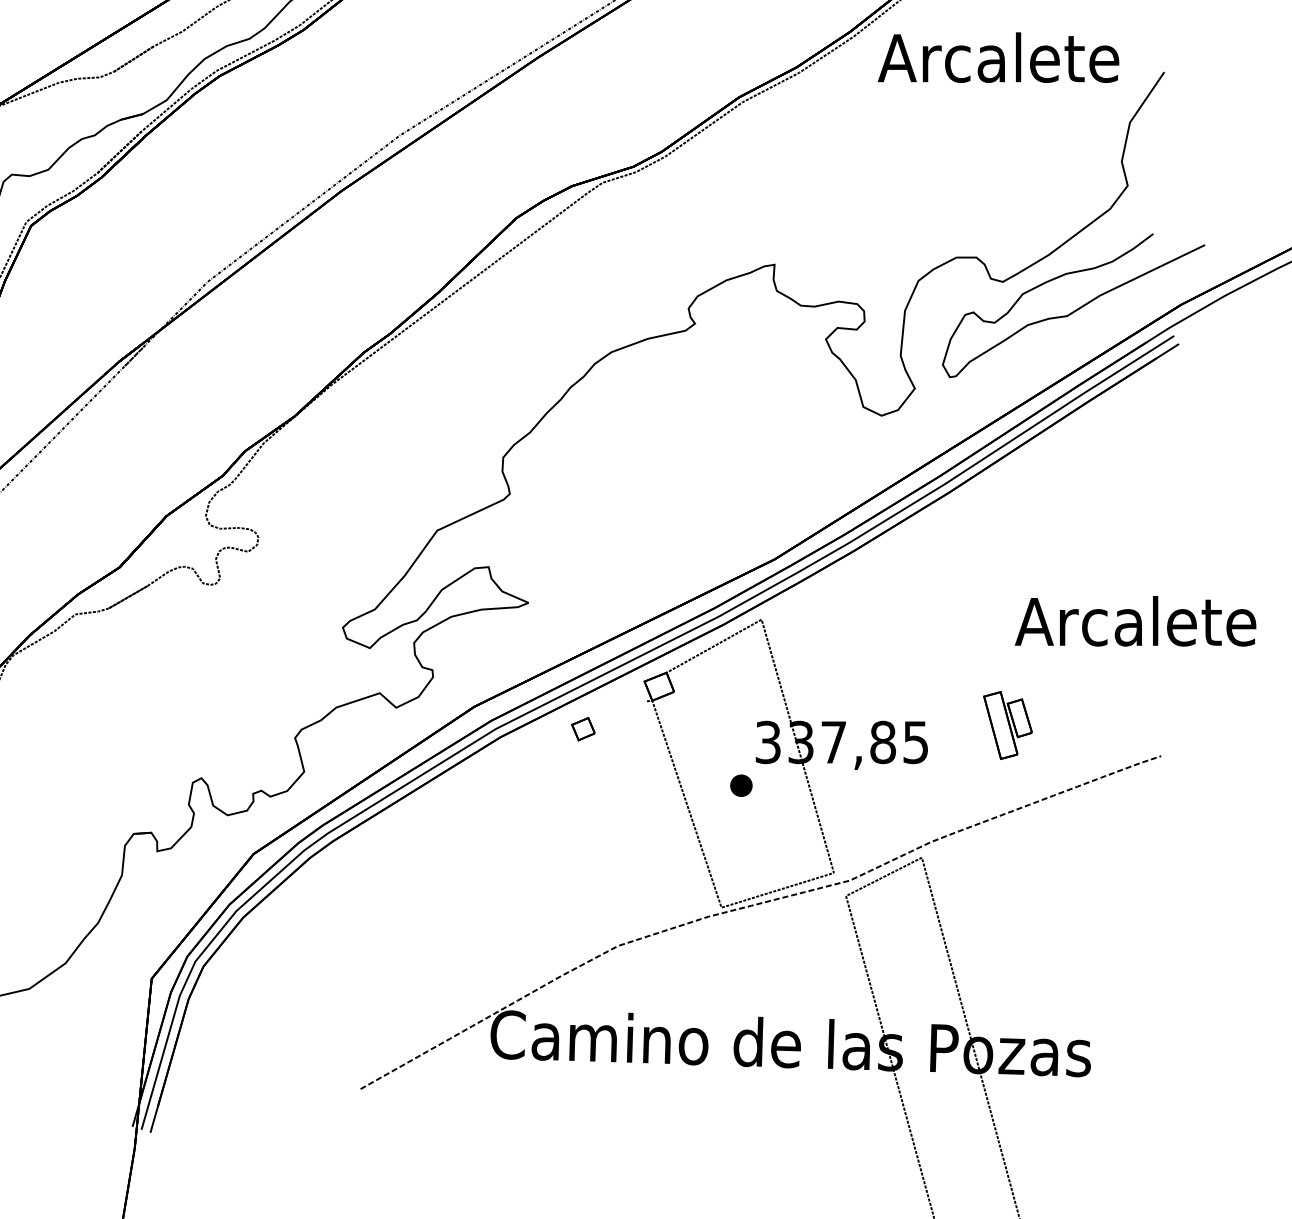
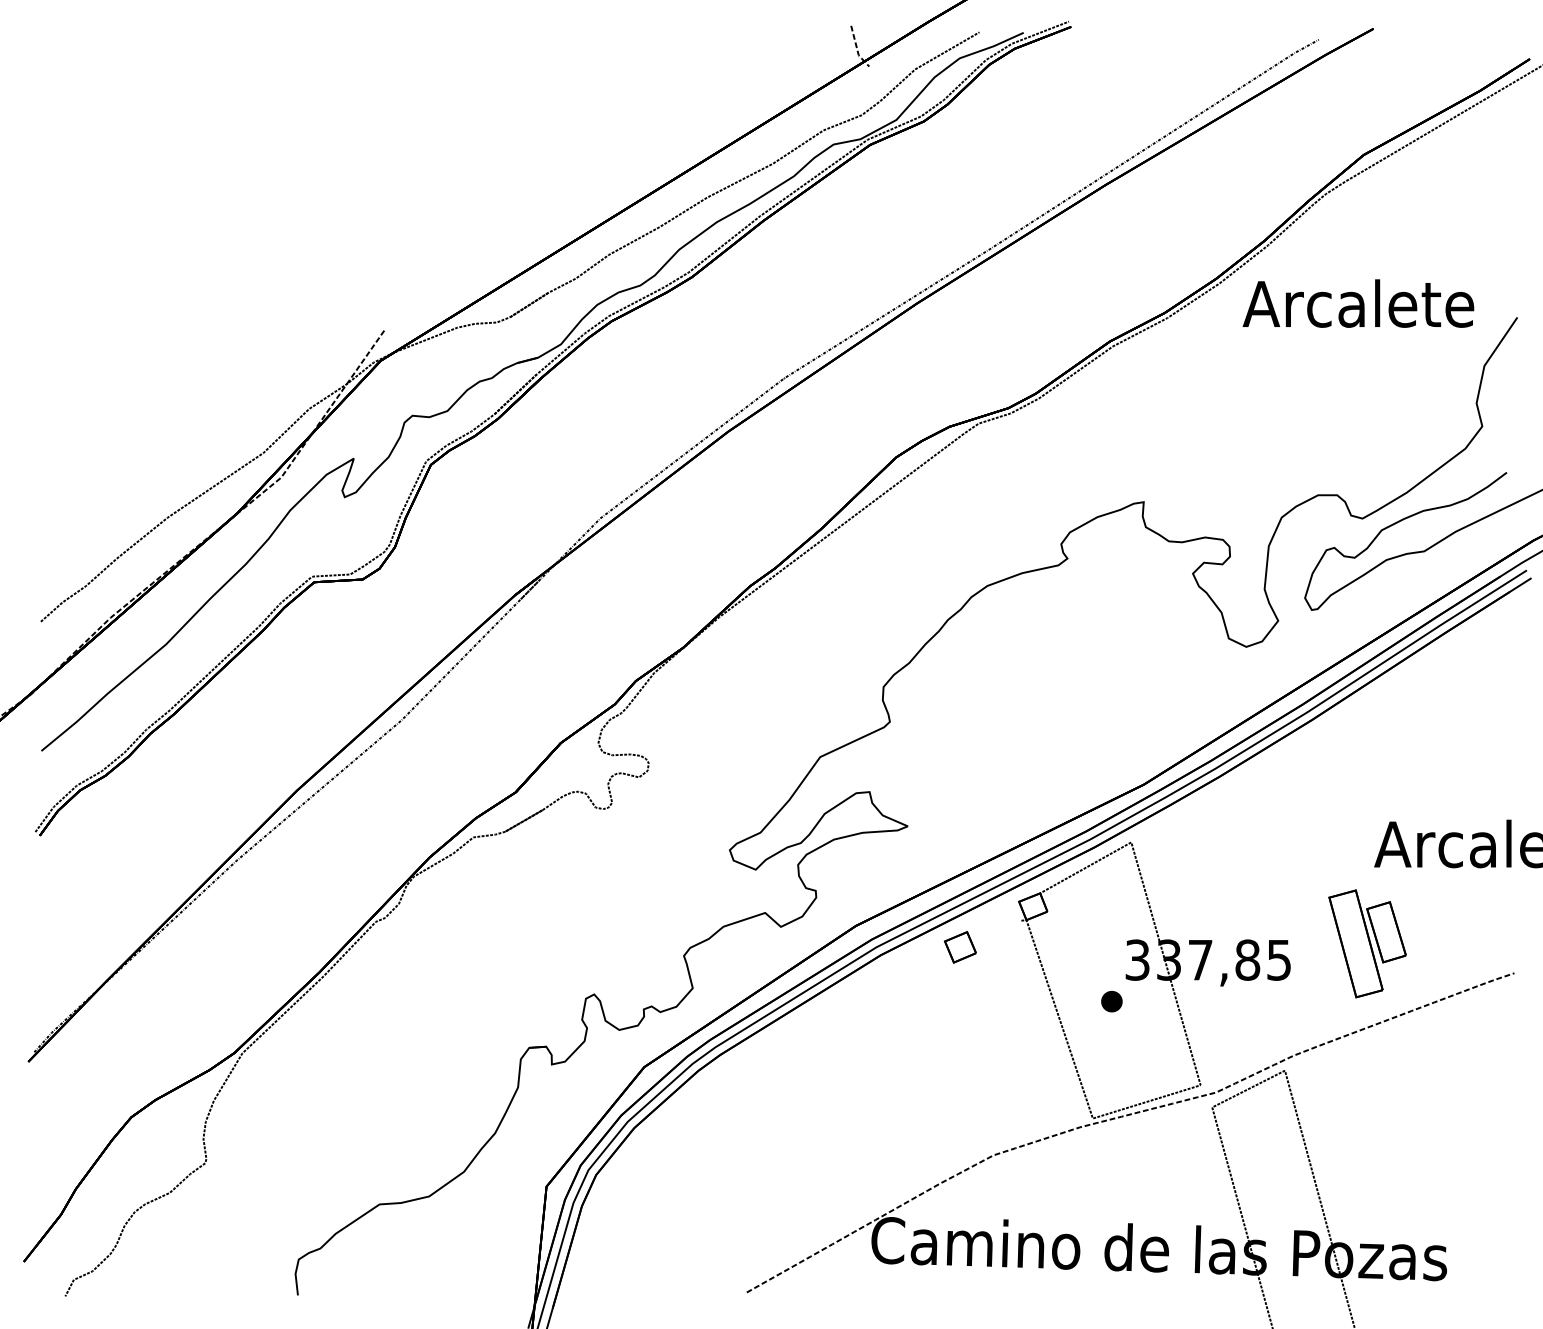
part: (1007, 725) -> (1367, 943), size x1.67
part: (583, 729) -> (960, 947), size x1.43

